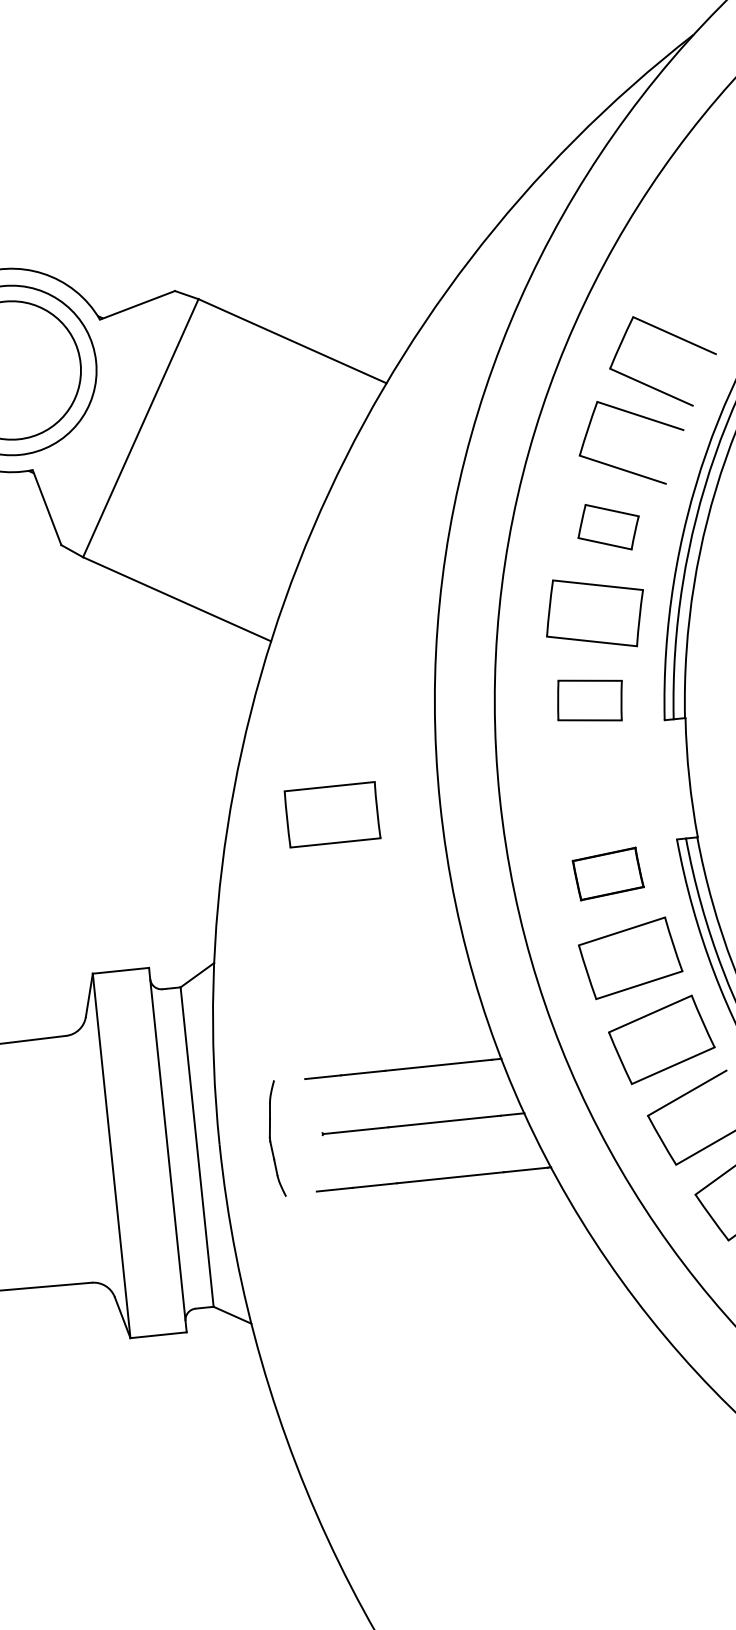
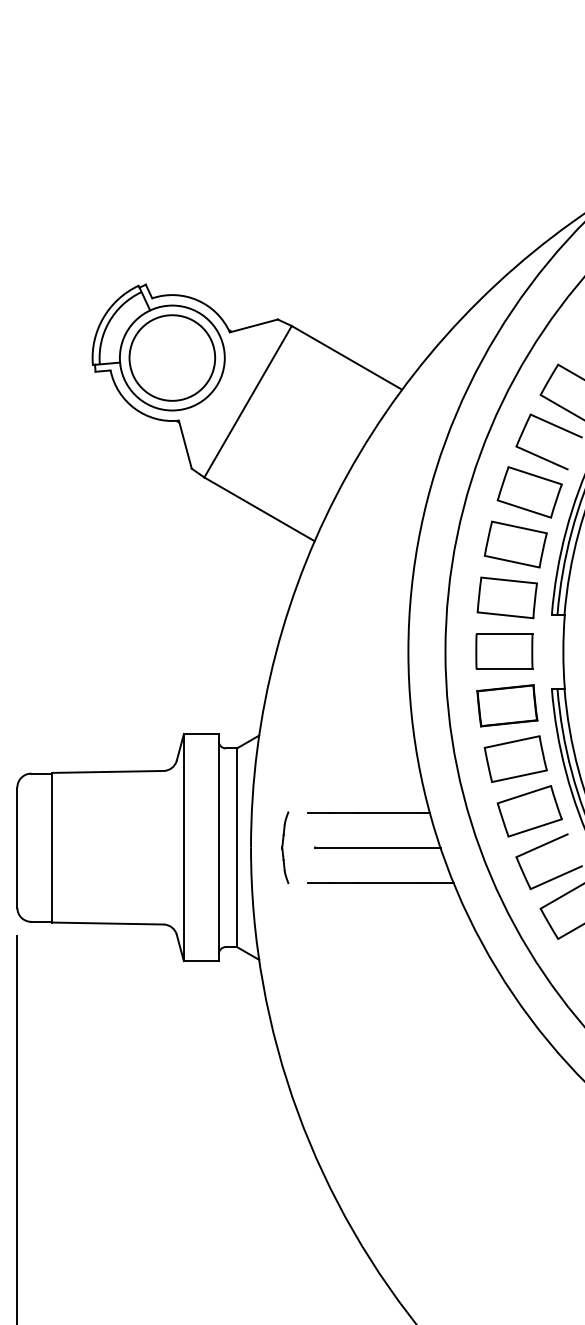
part: (608, 527) -> (529, 492), size x1.67
part: (588, 699) -> (506, 597), size x1.43
part: (332, 814) -> (504, 651), moved
part: (608, 873) -> (507, 705), size x1.43

